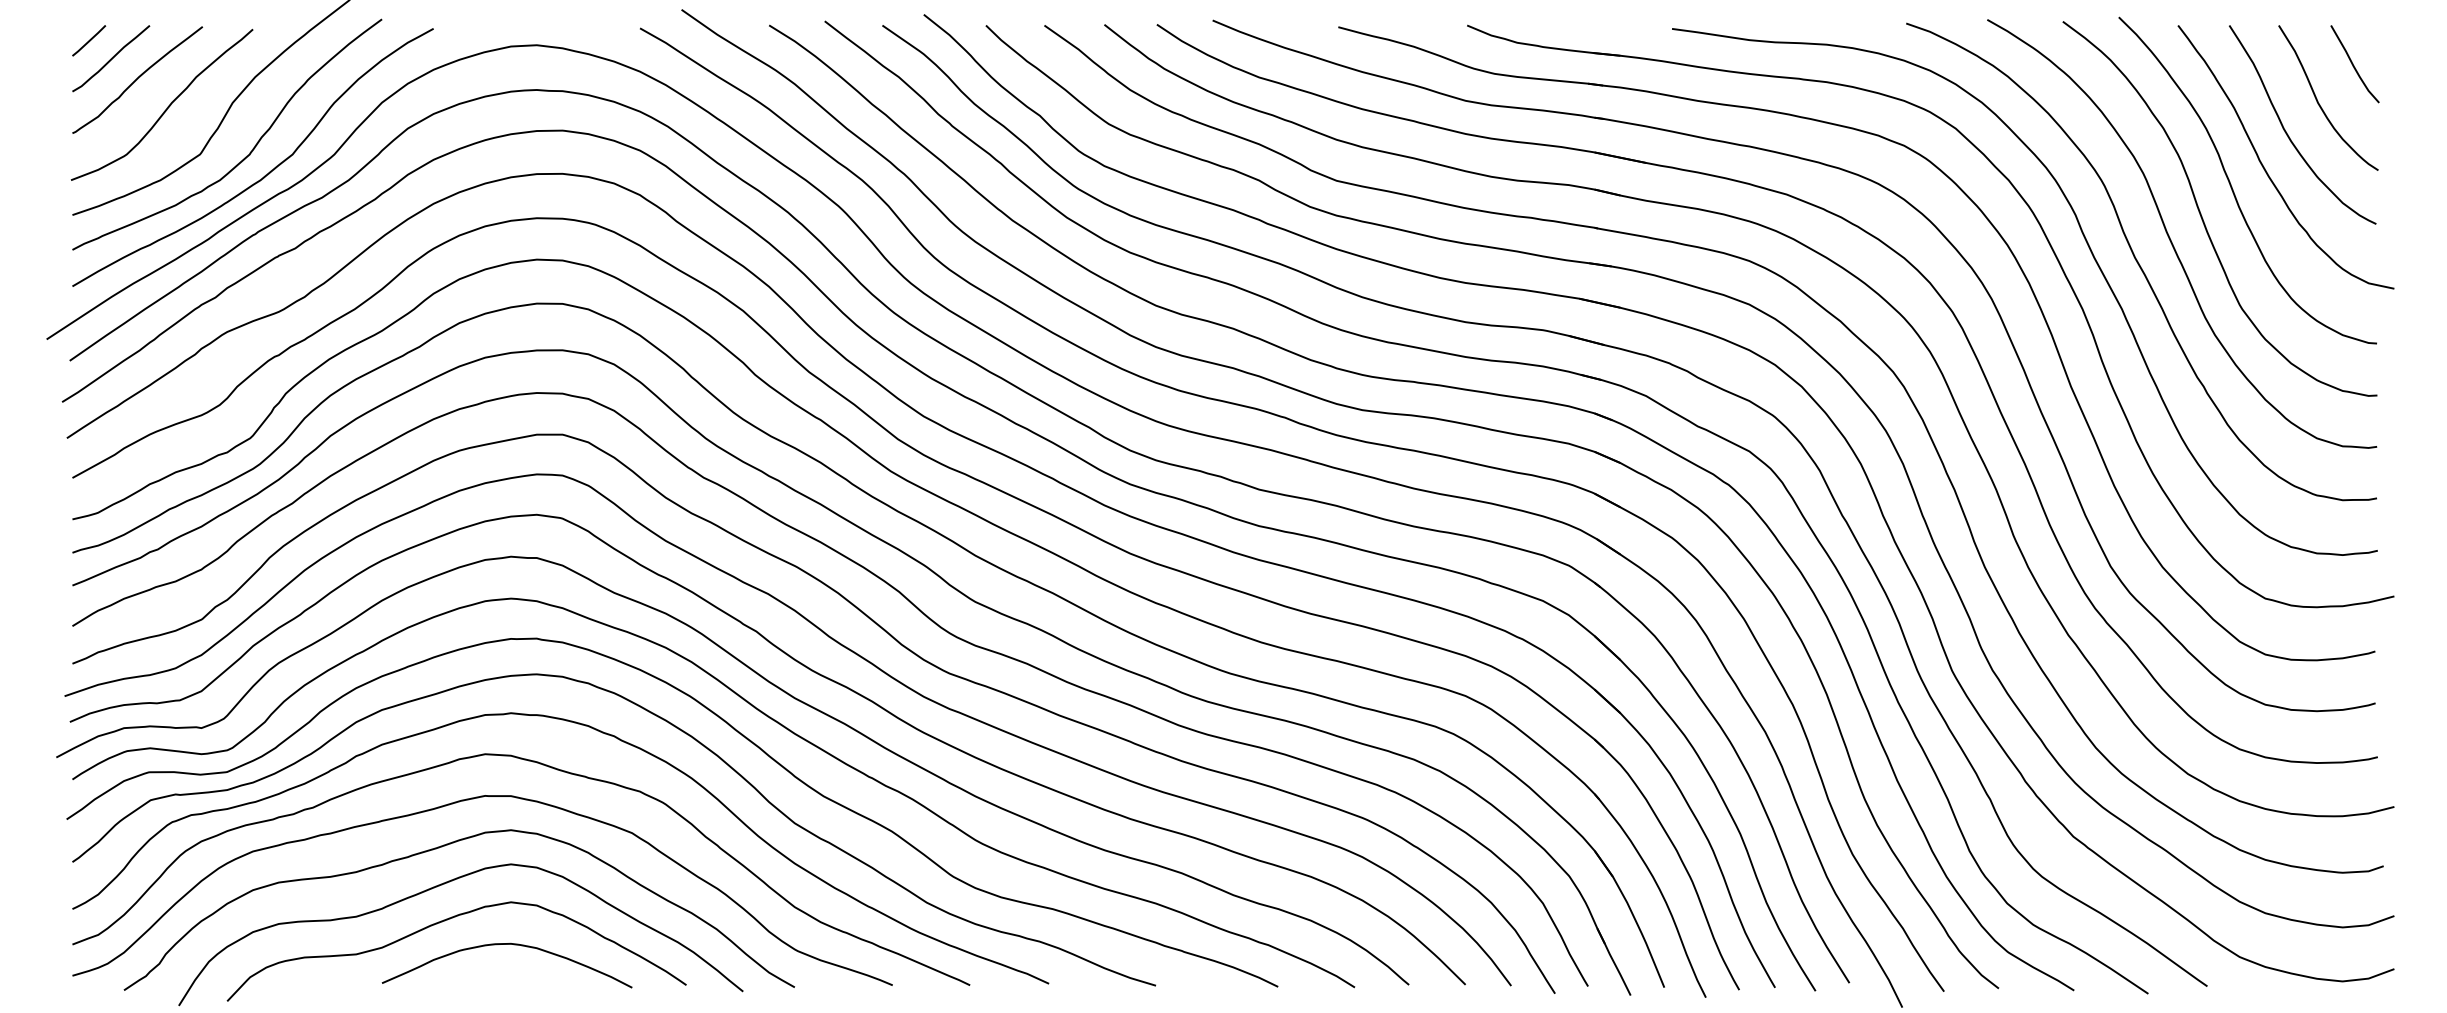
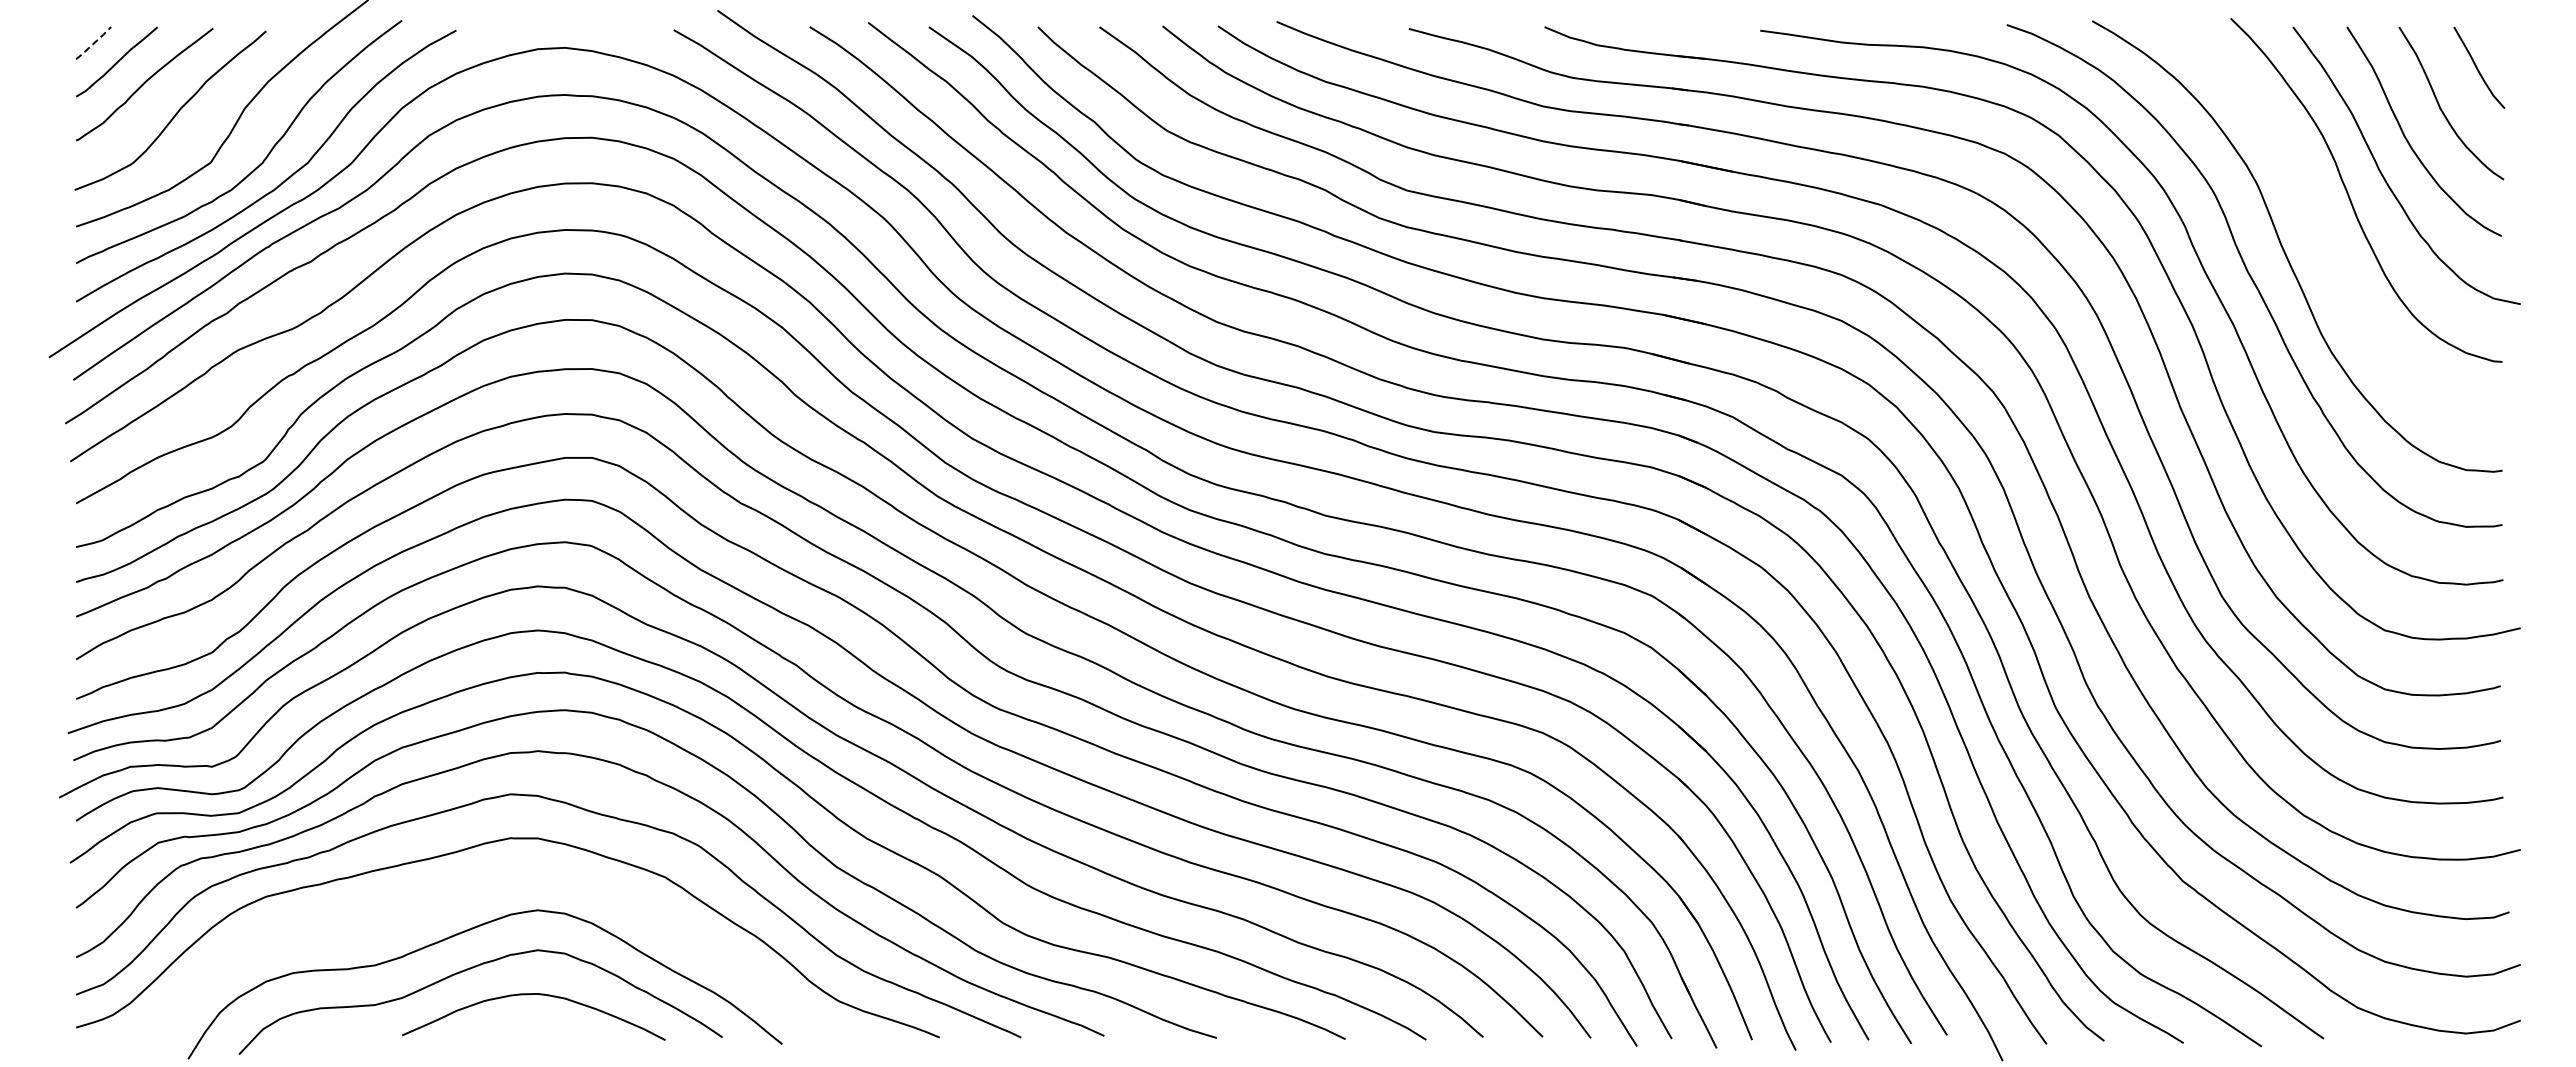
line: (89, 40) -> (94, 42), solid -> dashed
curve: (2201, 213) -> (2317, 224), removed
curve: (439, 848) -> (462, 893), removed

